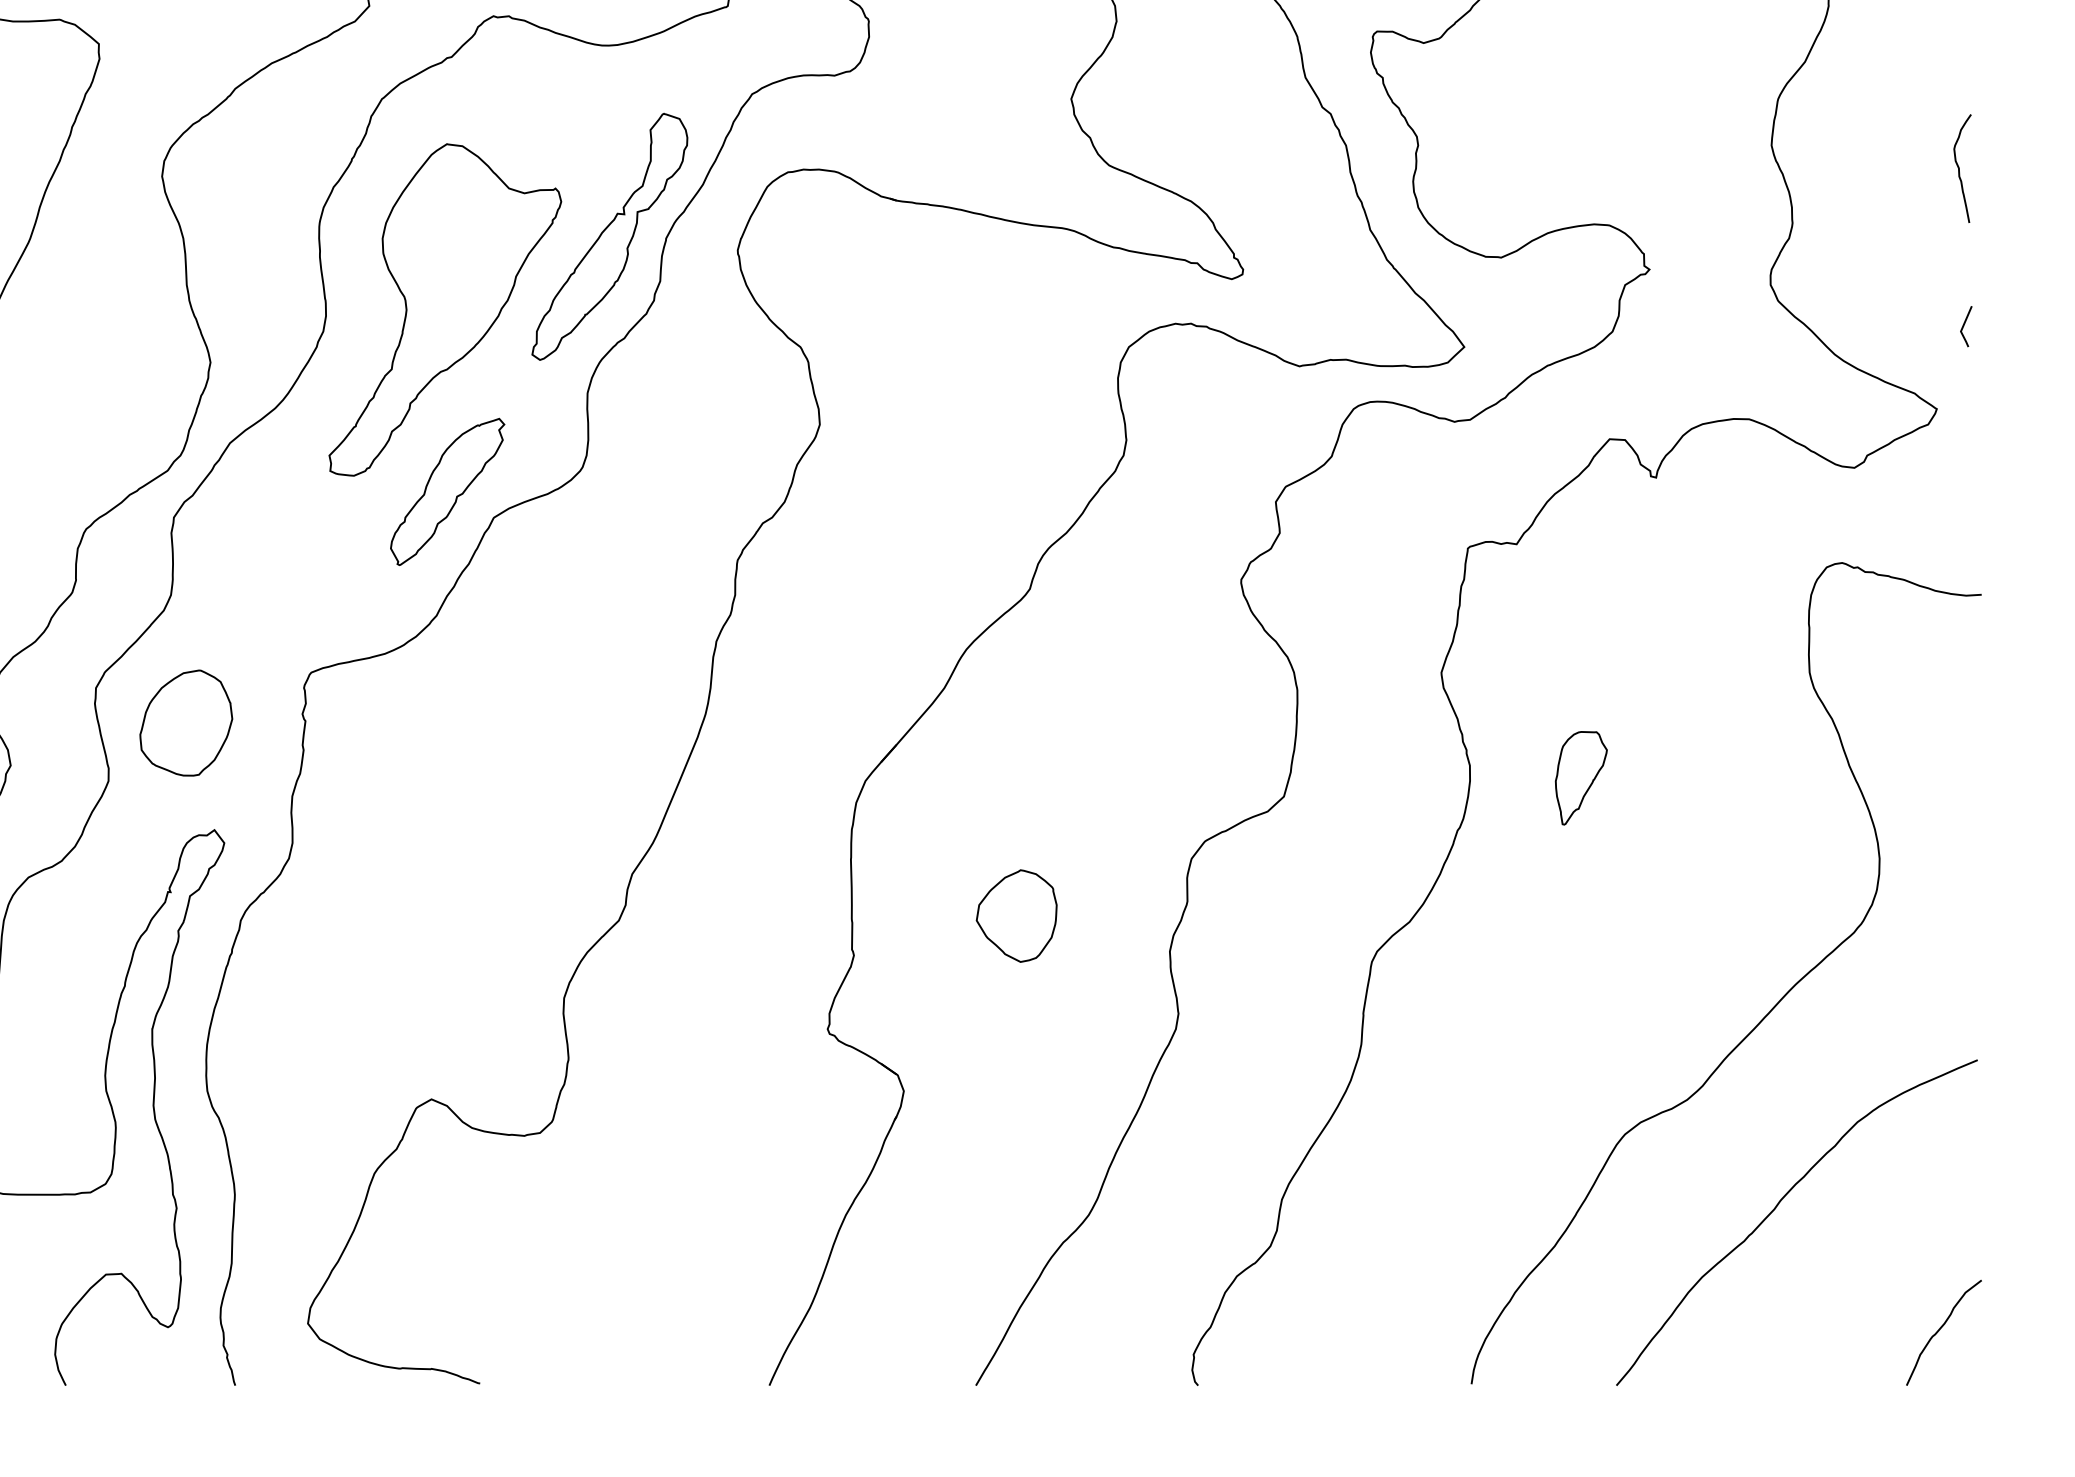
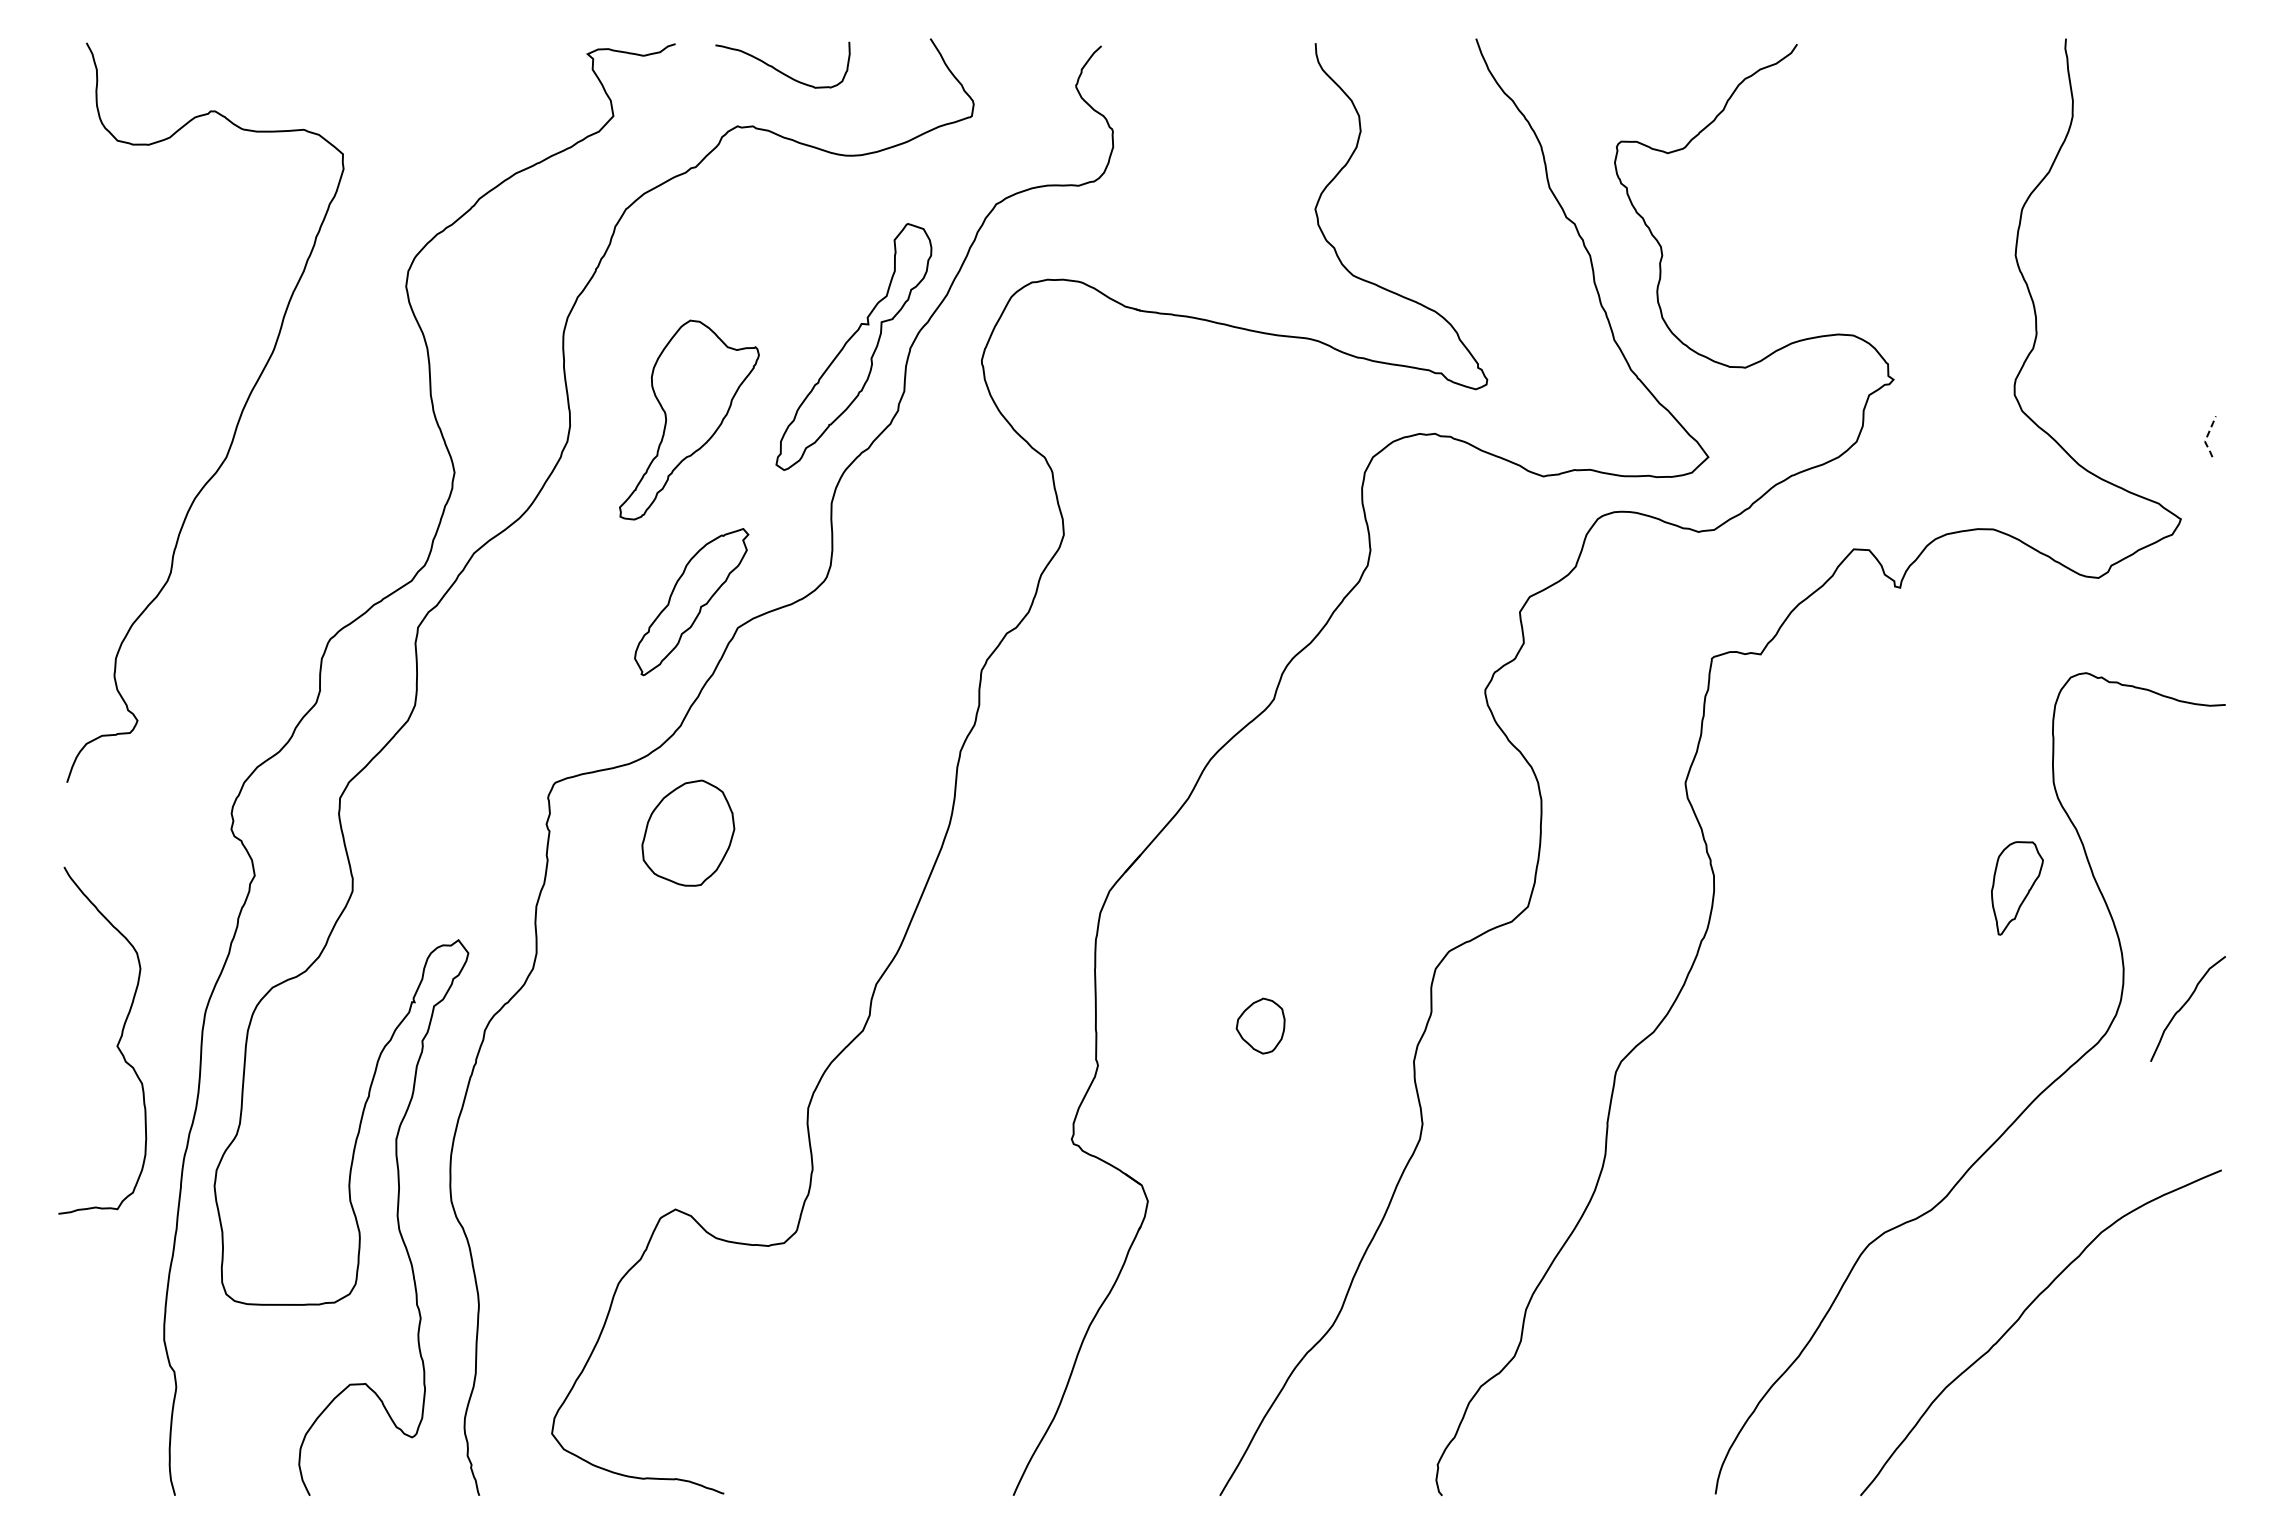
curve: (1959, 168) -> (2203, 278), removed
part: (445, 309) -> (689, 419), size x0.6
line: (1962, 328) -> (2206, 438), solid -> dashed
part: (186, 722) -> (688, 832), moved
part: (1581, 778) -> (2017, 888), moved
part: (1016, 915) -> (1260, 1025), size x0.6
curve: (1940, 1330) -> (2184, 1006), moved

